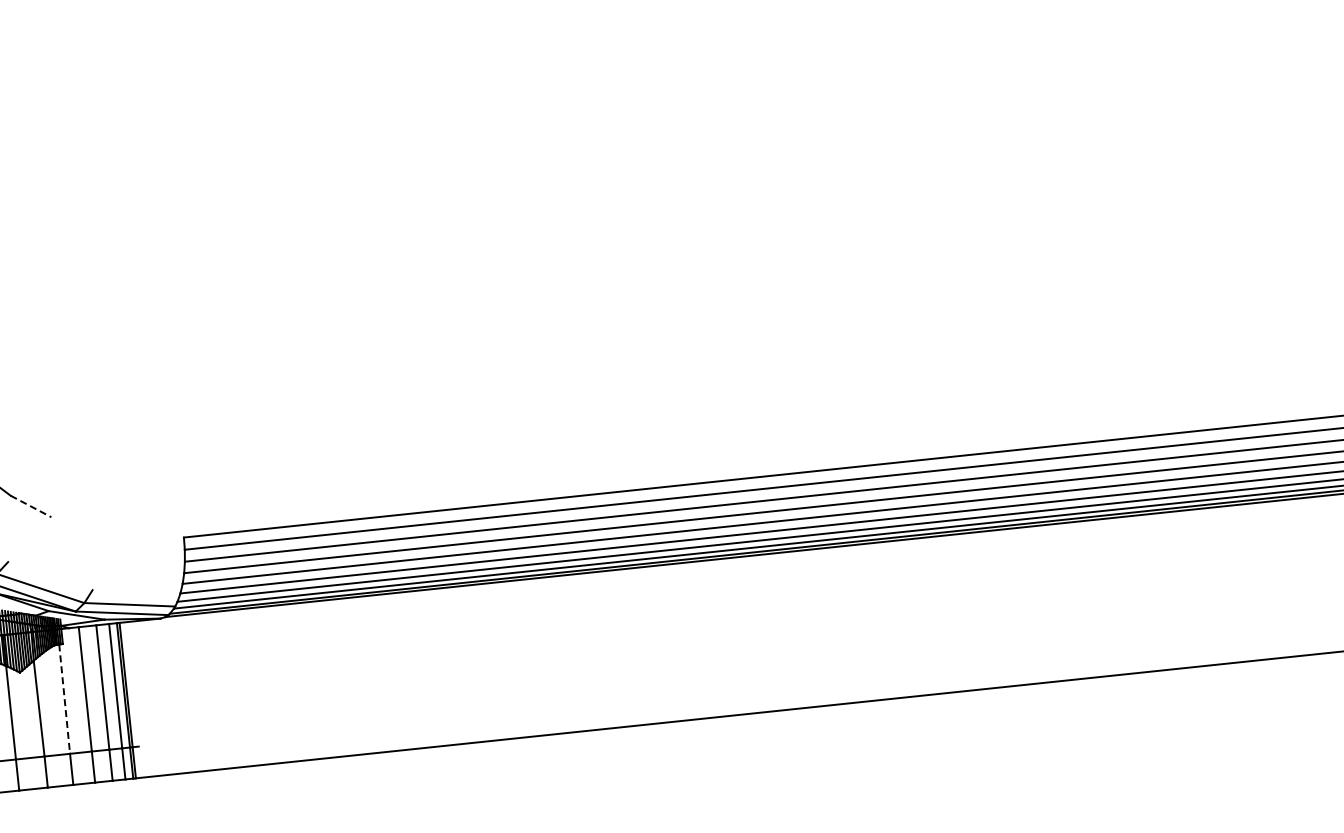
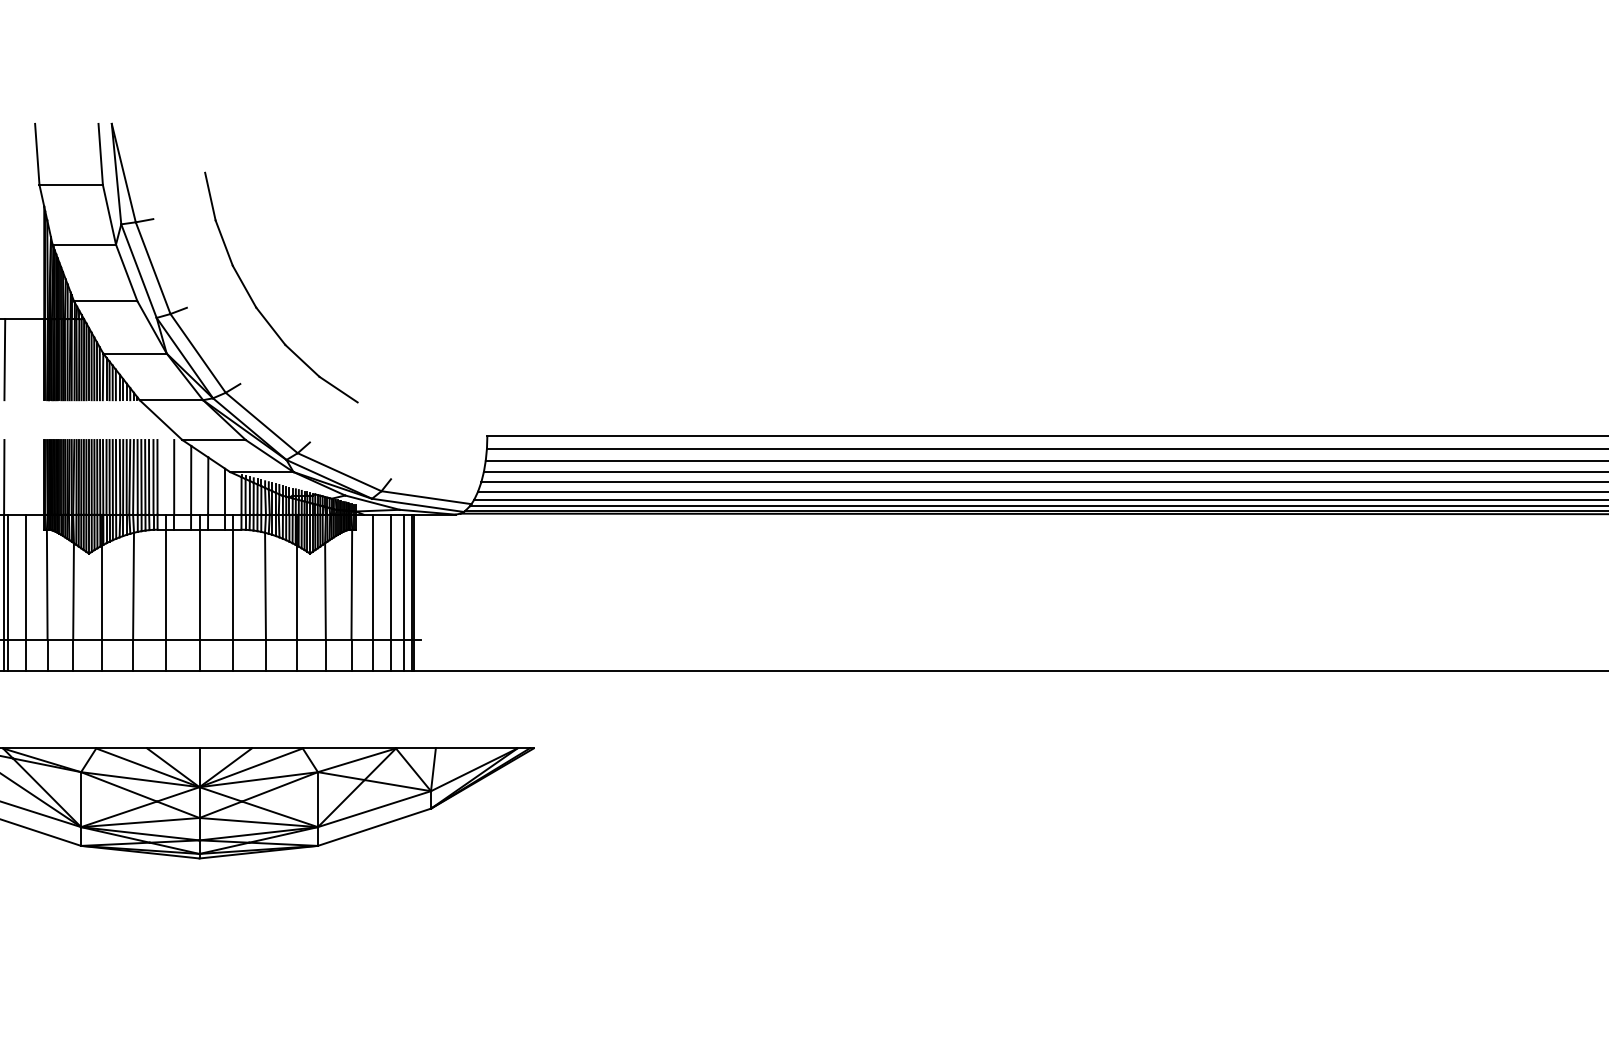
line: (30, 506) -> (338, 389), dashed -> solid
line: (64, 698) -> (351, 584), dashed -> solid

